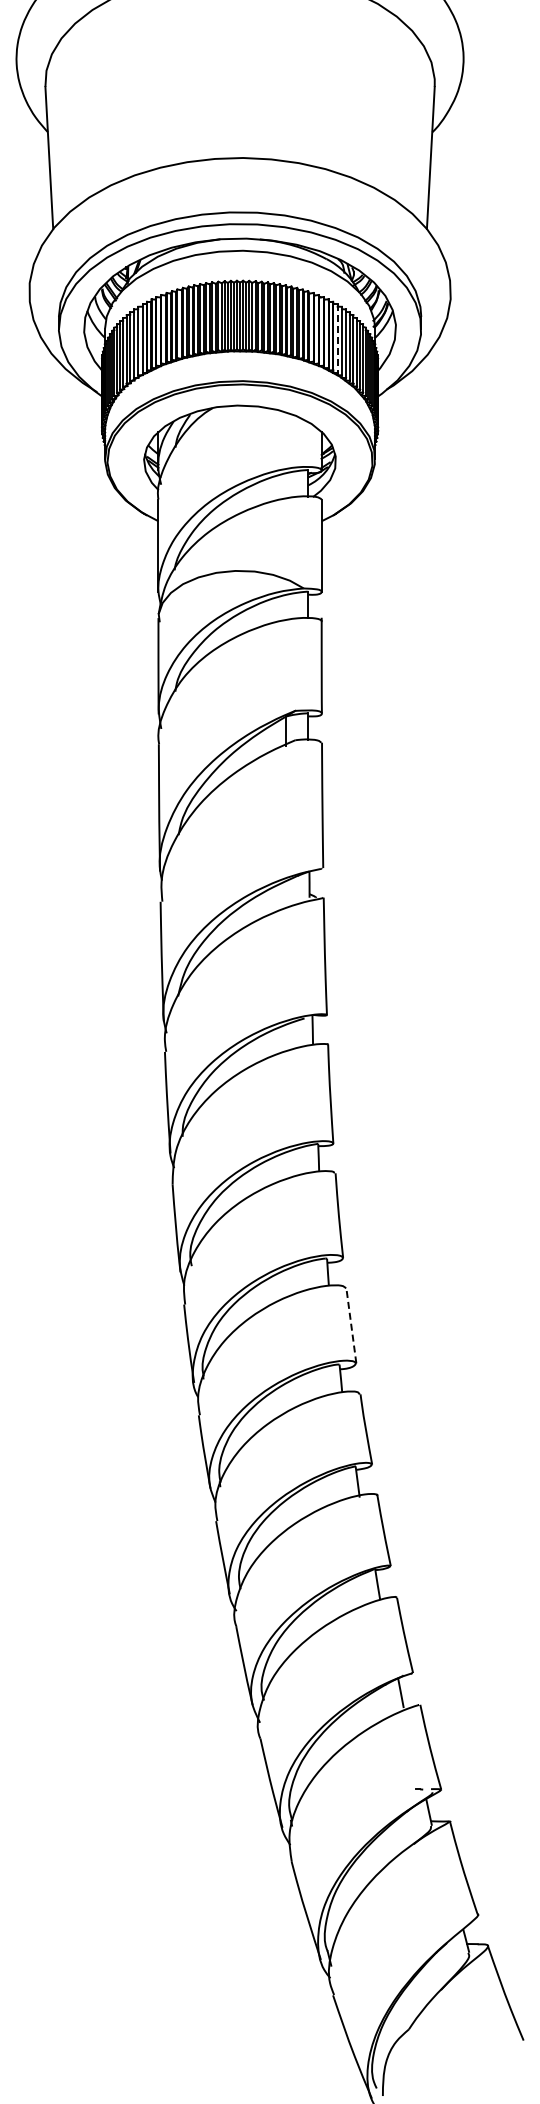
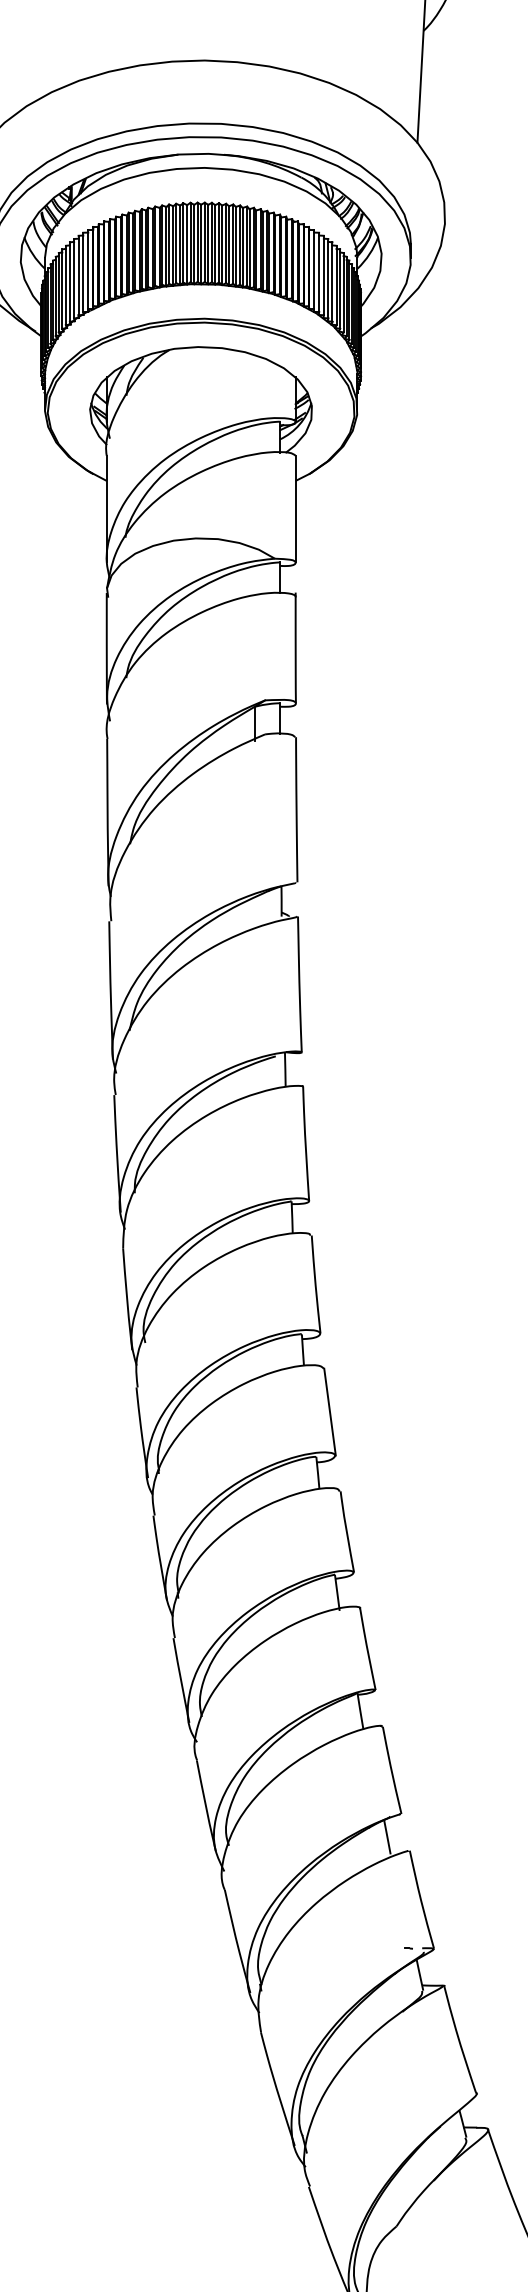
line: (337, 338) -> (313, 269), dashed -> solid
line: (351, 1325) -> (330, 1411), dashed -> solid

